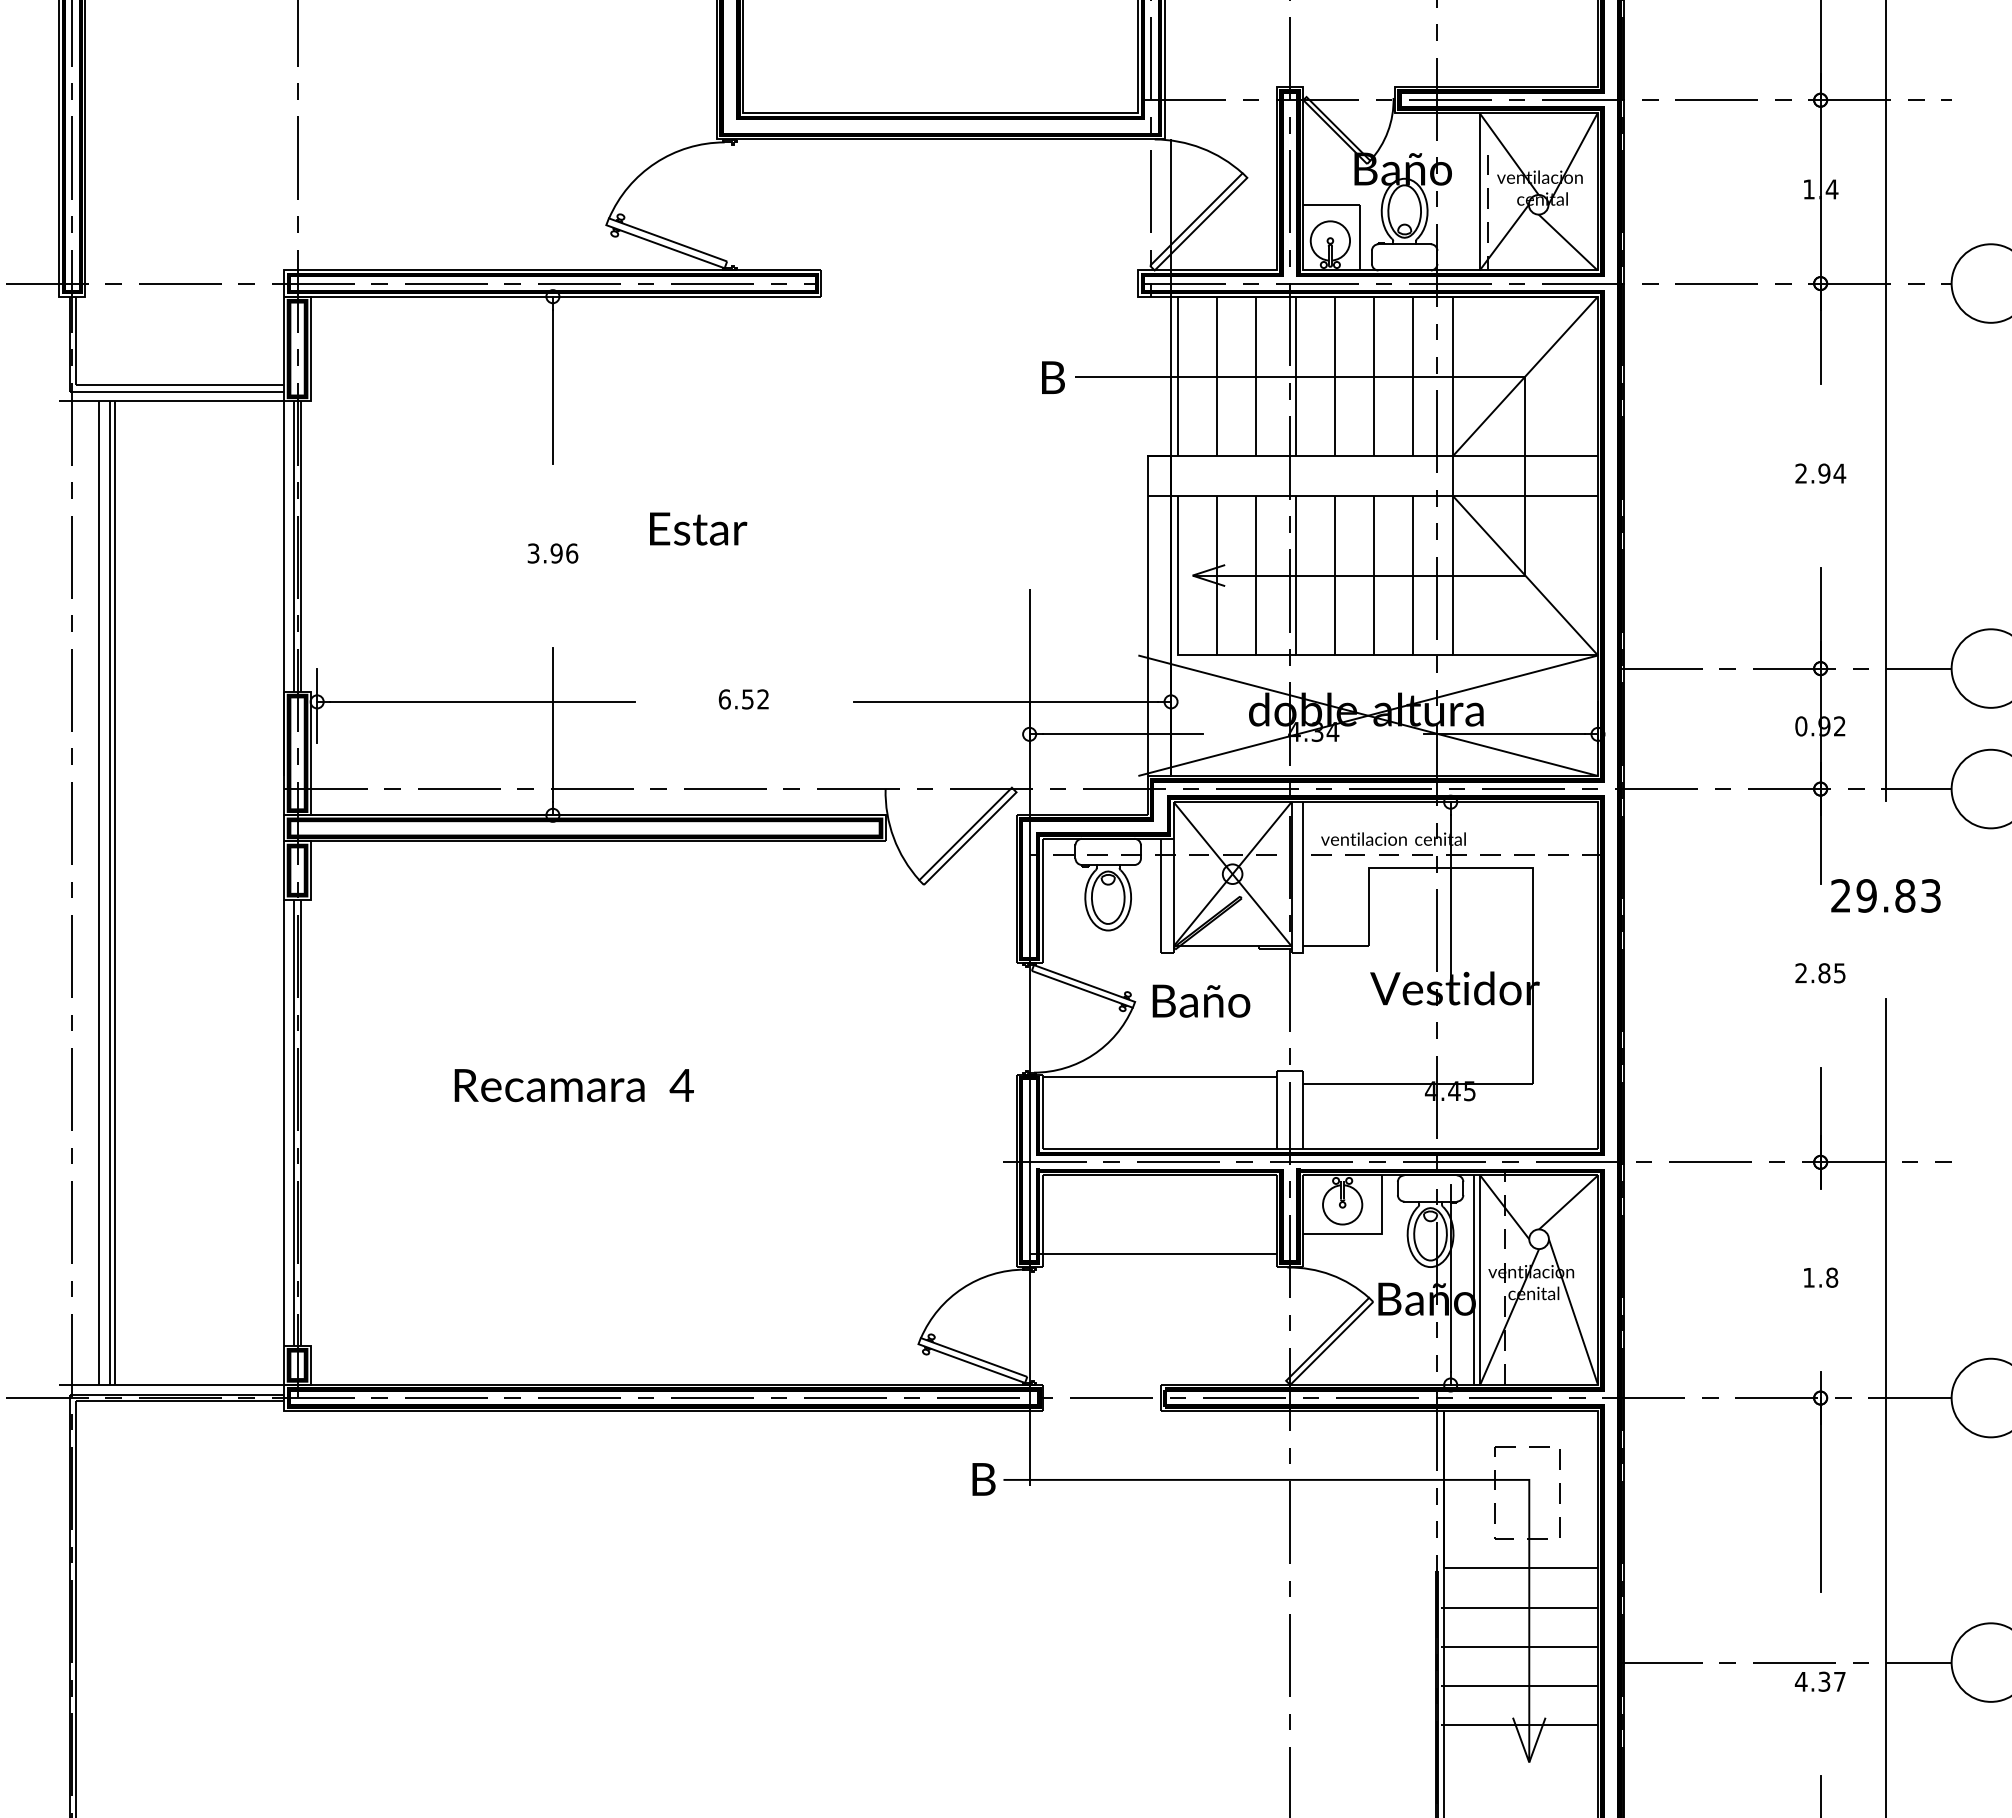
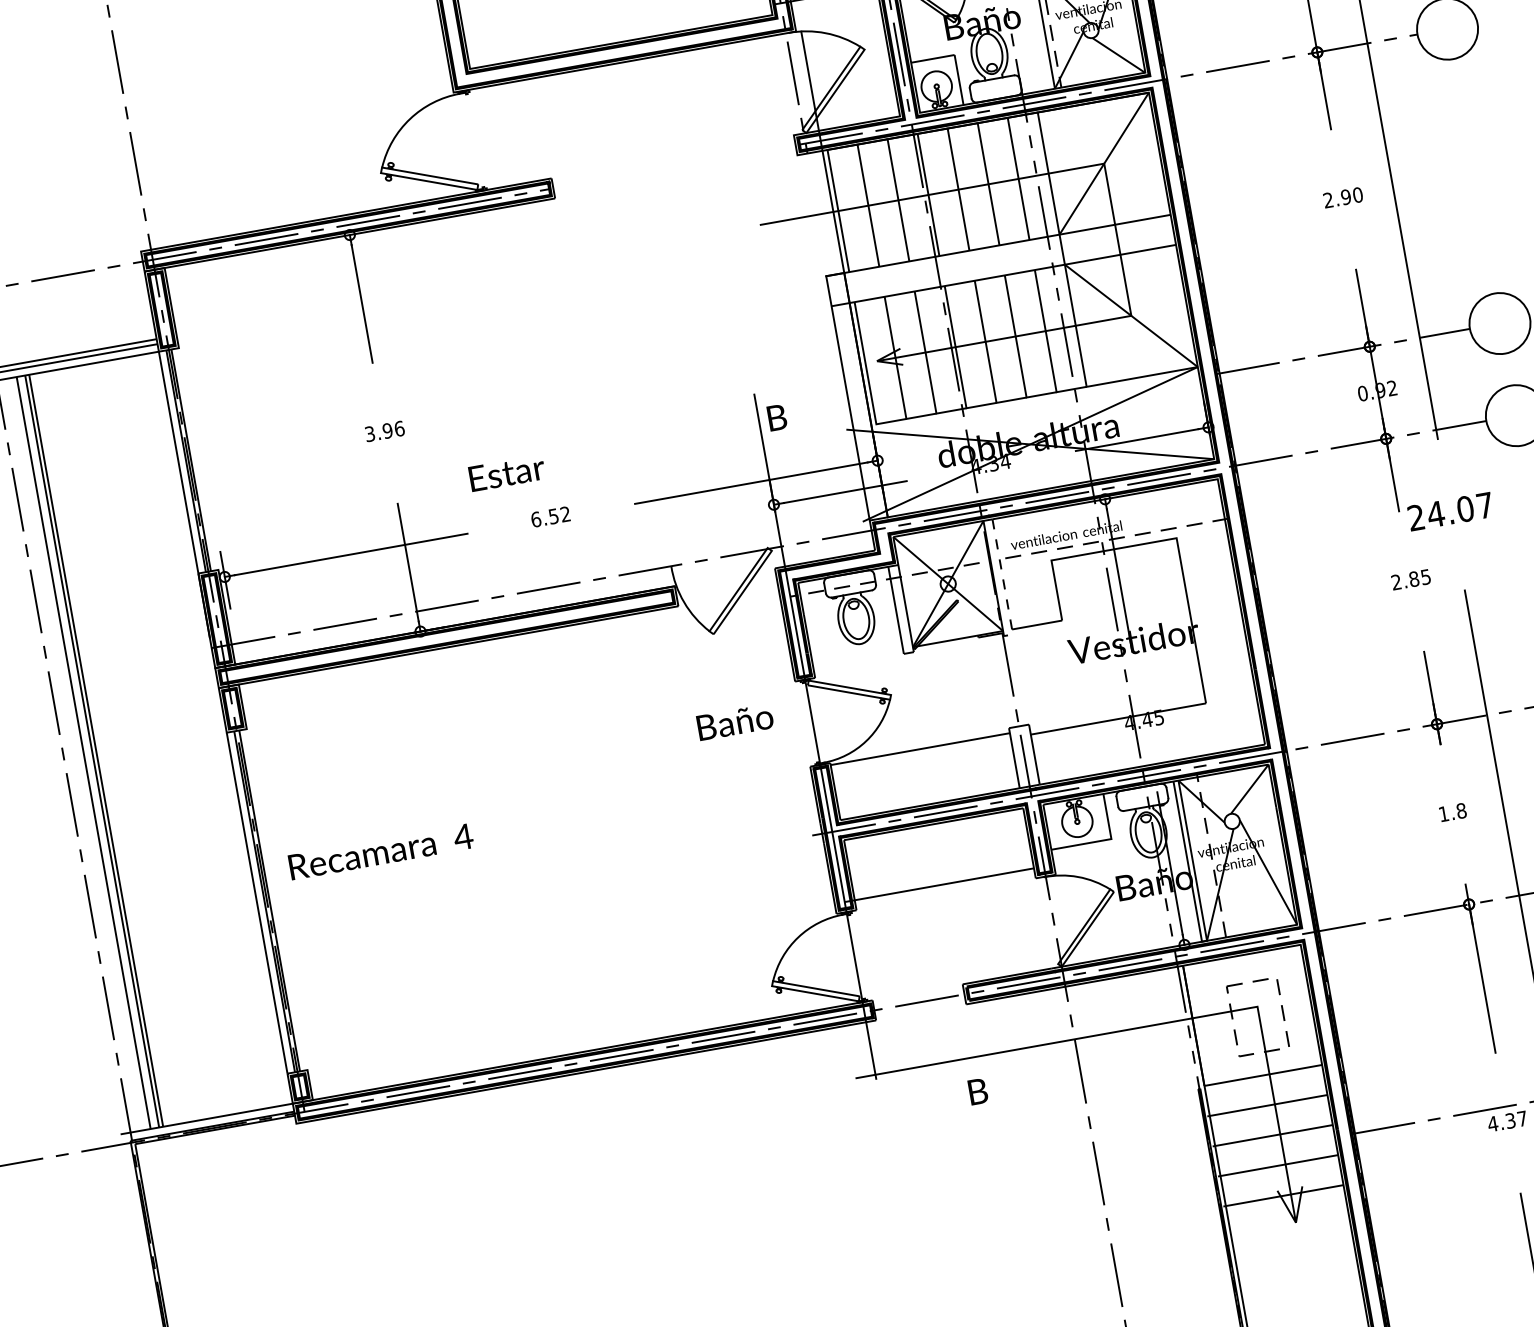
text: (1053, 377) -> (777, 417), moved
text: (1839, 473) -> (1357, 195), 2.94 -> 2.90
text: (698, 528) -> (507, 472), moved
line: (1303, 883) -> (1003, 581), solid -> dashed
text: (1898, 895) -> (1460, 509), 29.83 -> 24.07
text: (1201, 1000) -> (735, 721), moved
text: (573, 1085) -> (380, 851), moved
text: (983, 1479) -> (977, 1091), moved

